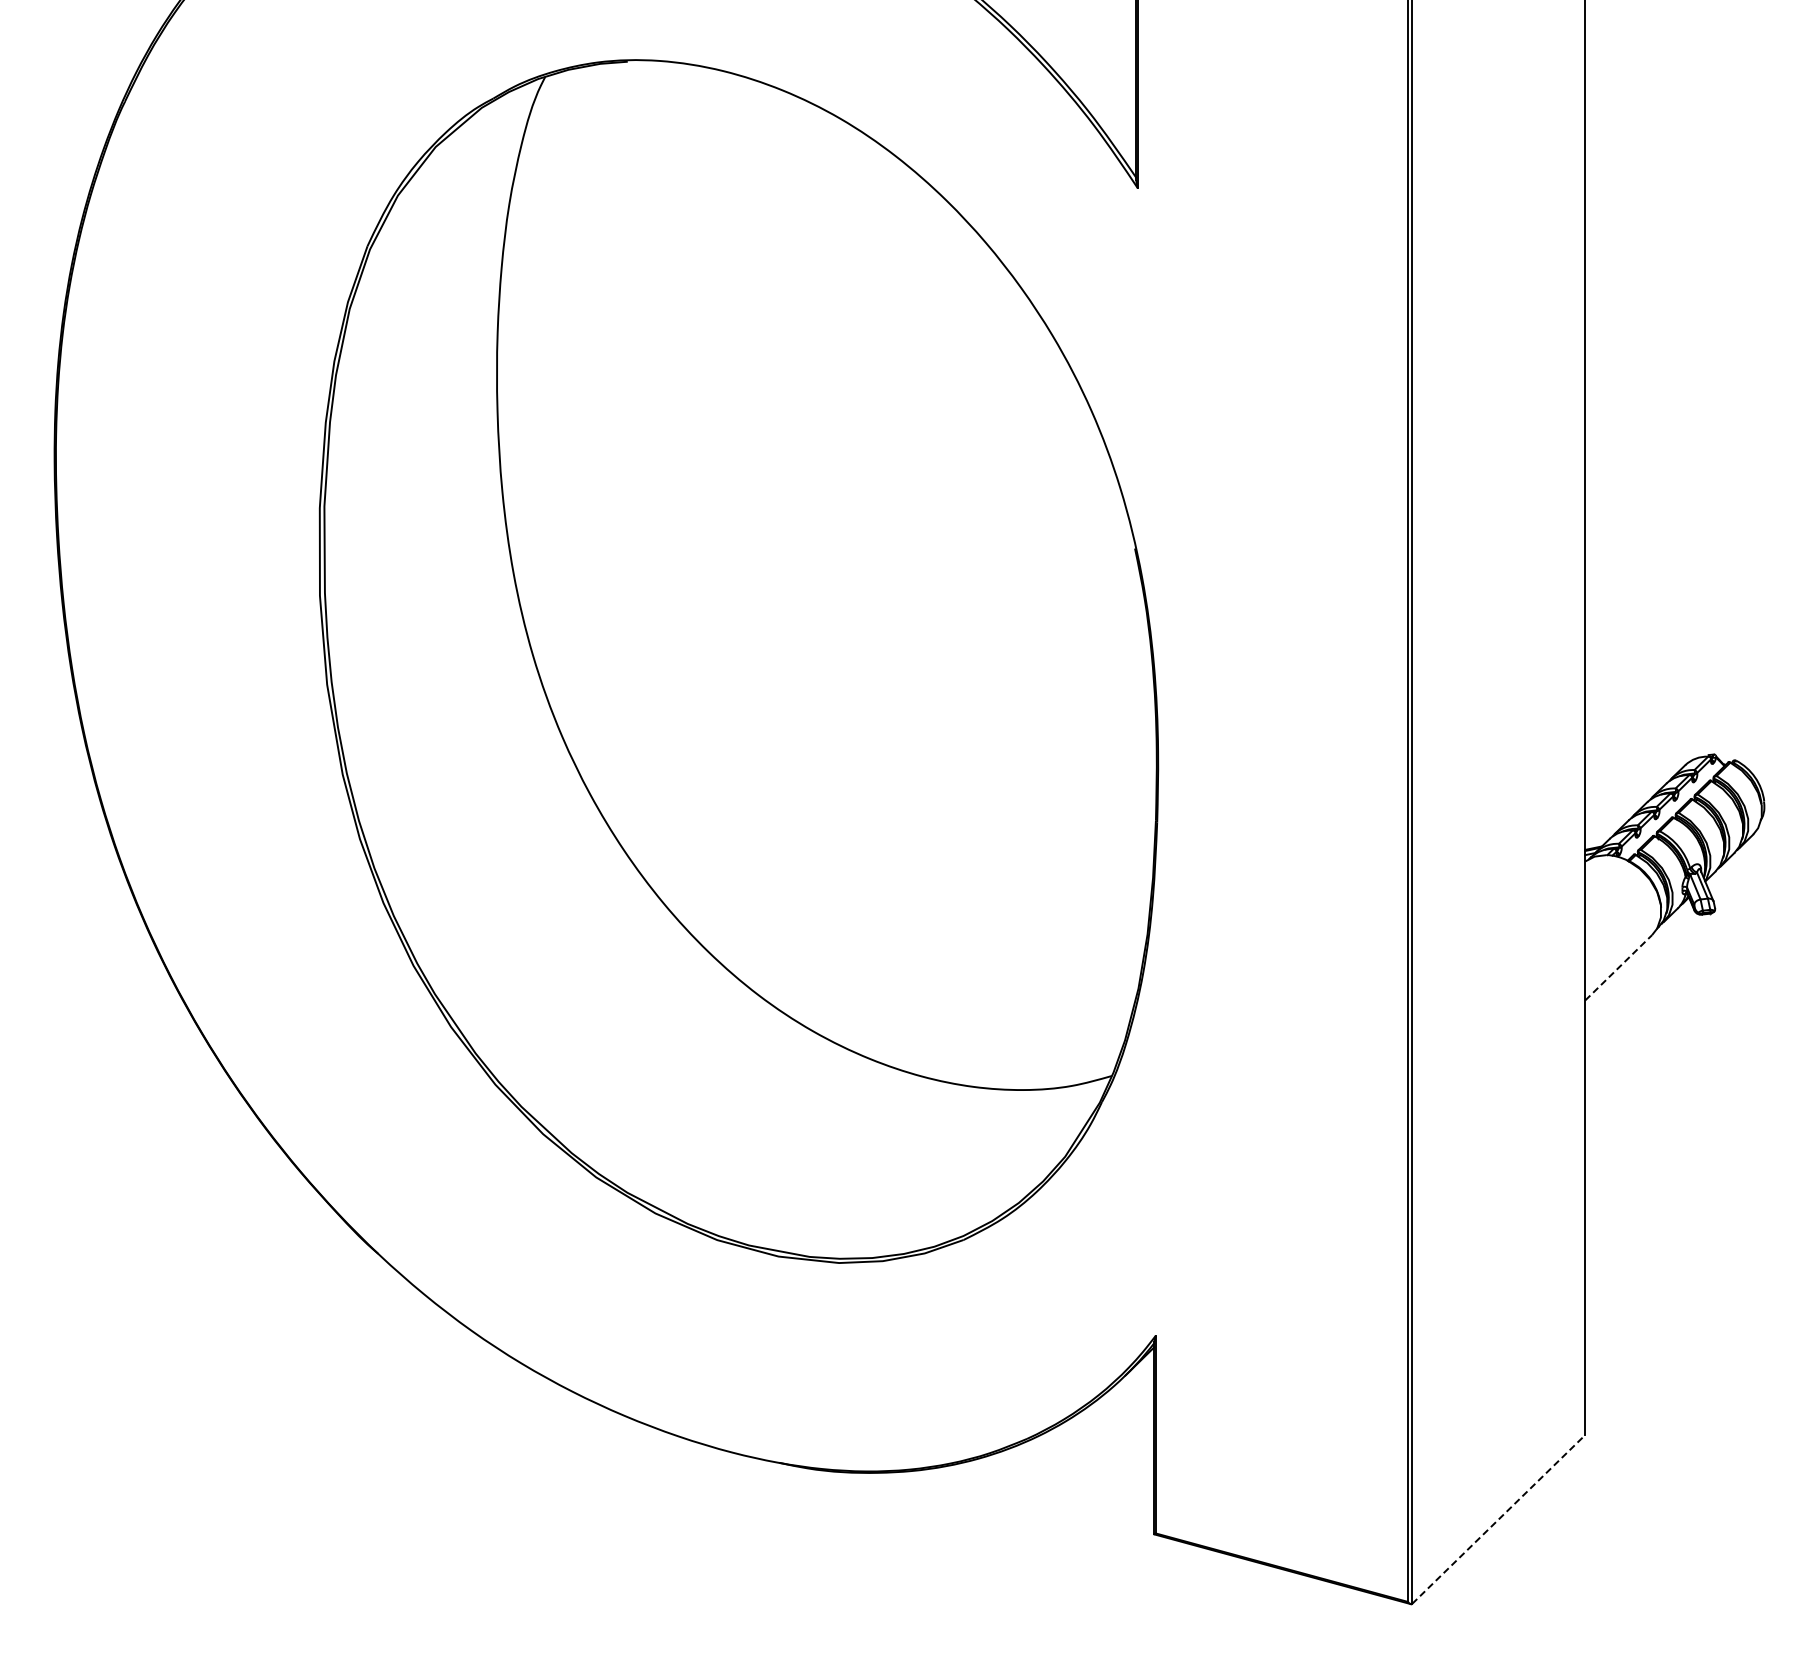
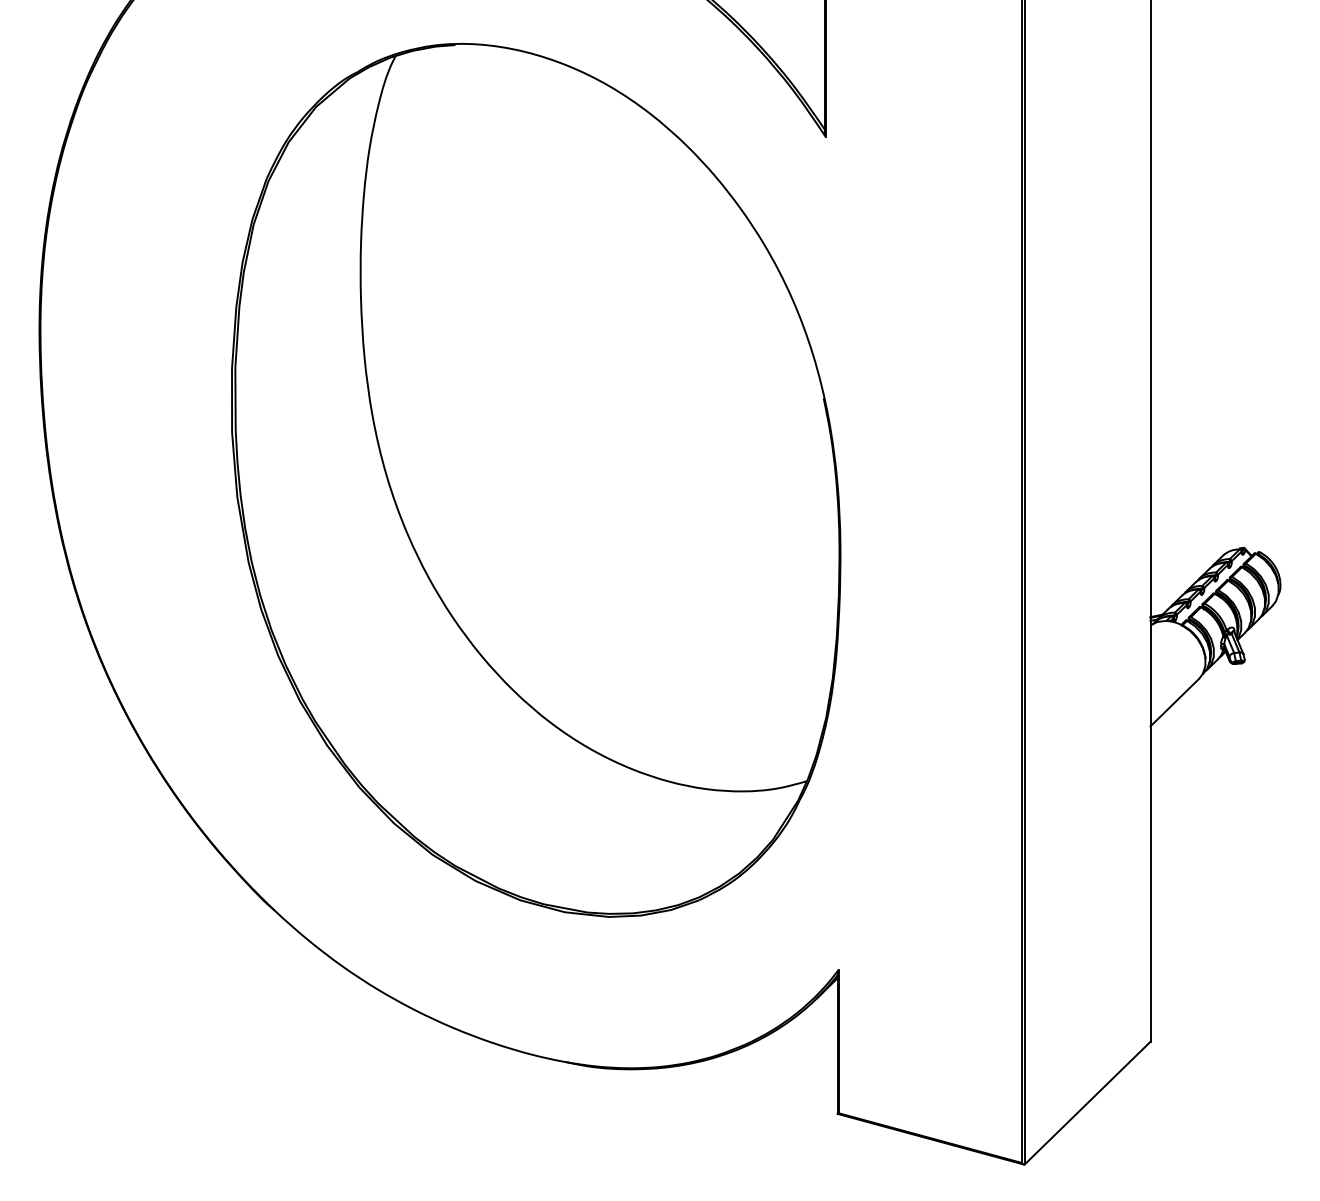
line: (1618, 967) -> (1174, 702), dashed -> solid
line: (1498, 1519) -> (1087, 1103), dashed -> solid

